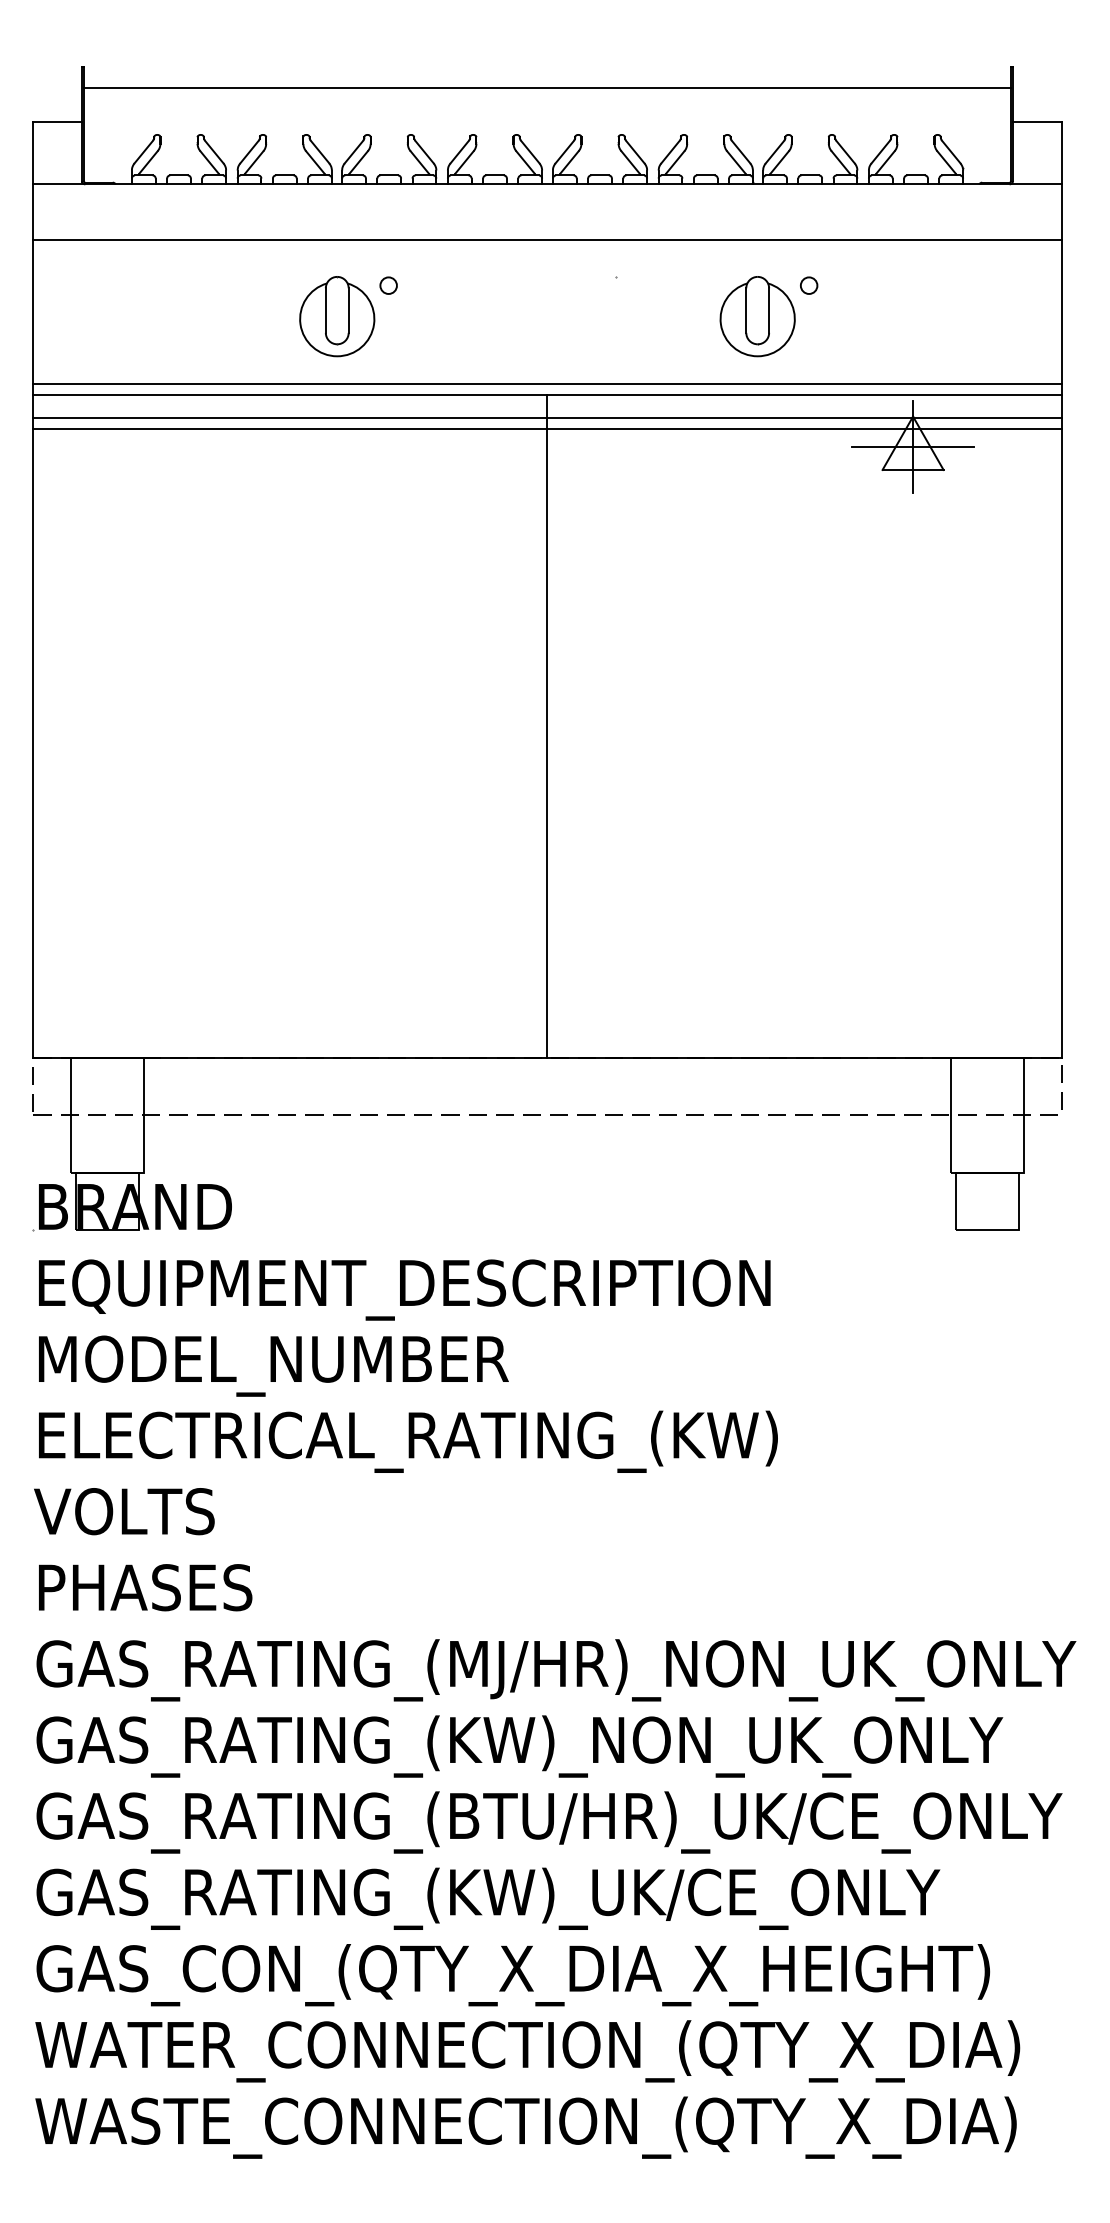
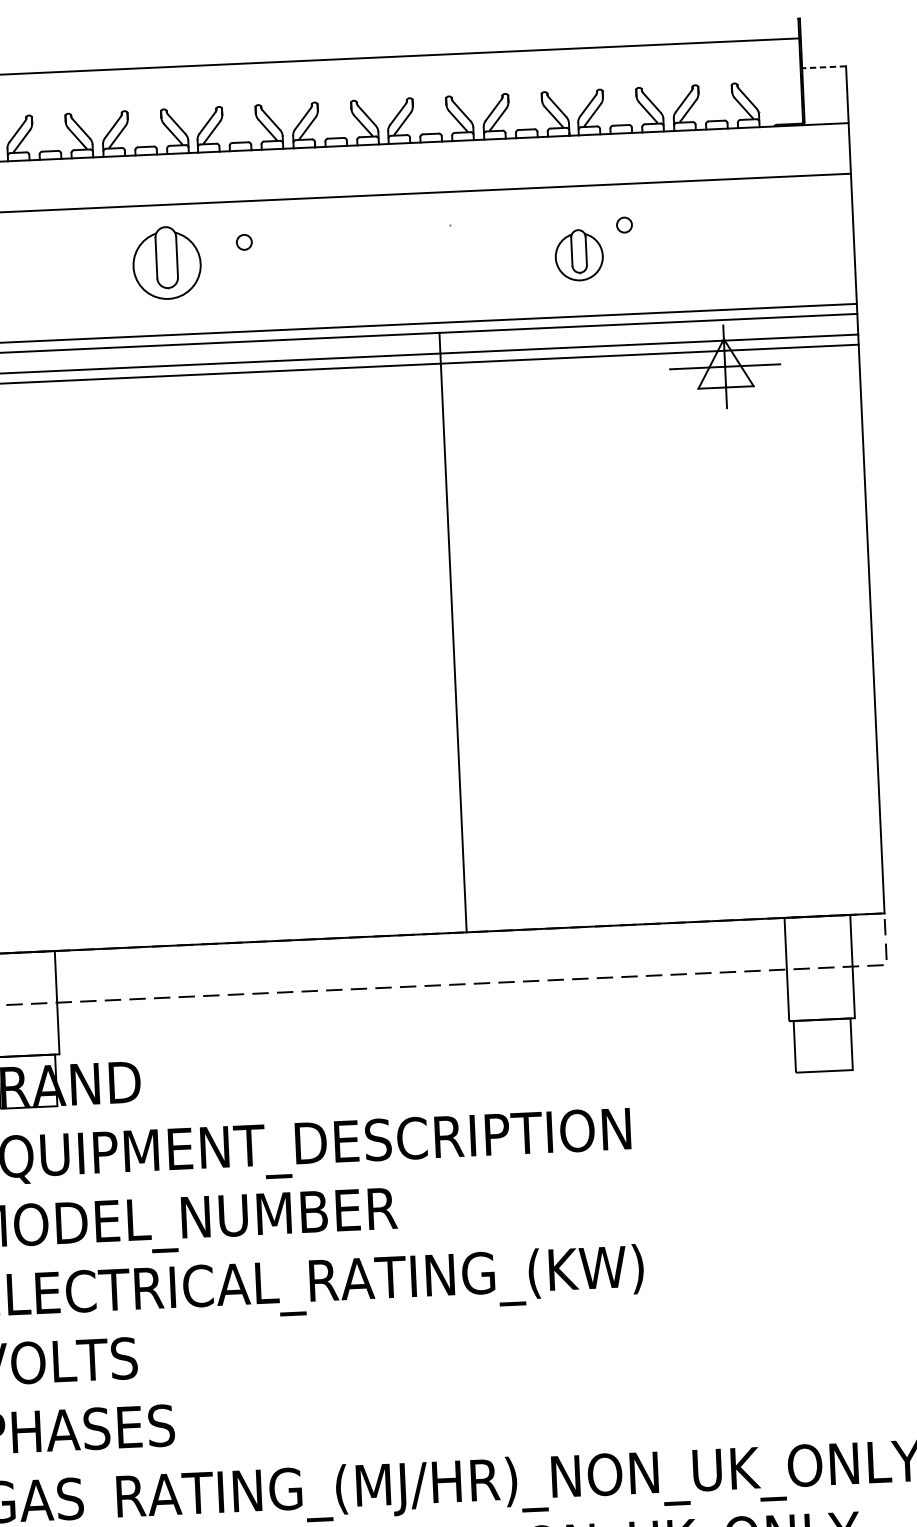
line: (1036, 121) -> (823, 67), solid -> dashed
part: (337, 316) -> (167, 262), moved
part: (757, 316) -> (579, 255), size x0.7
line: (547, 726) -> (453, 632), moved

